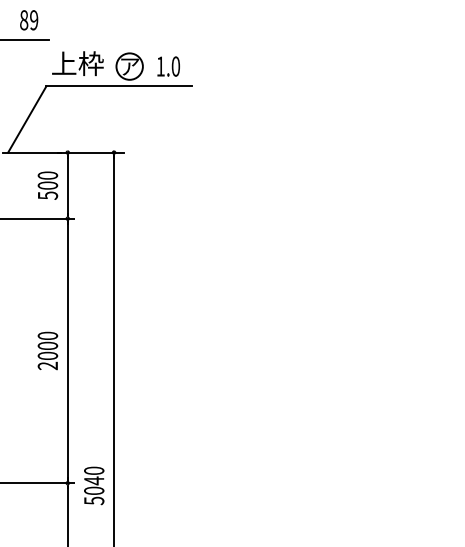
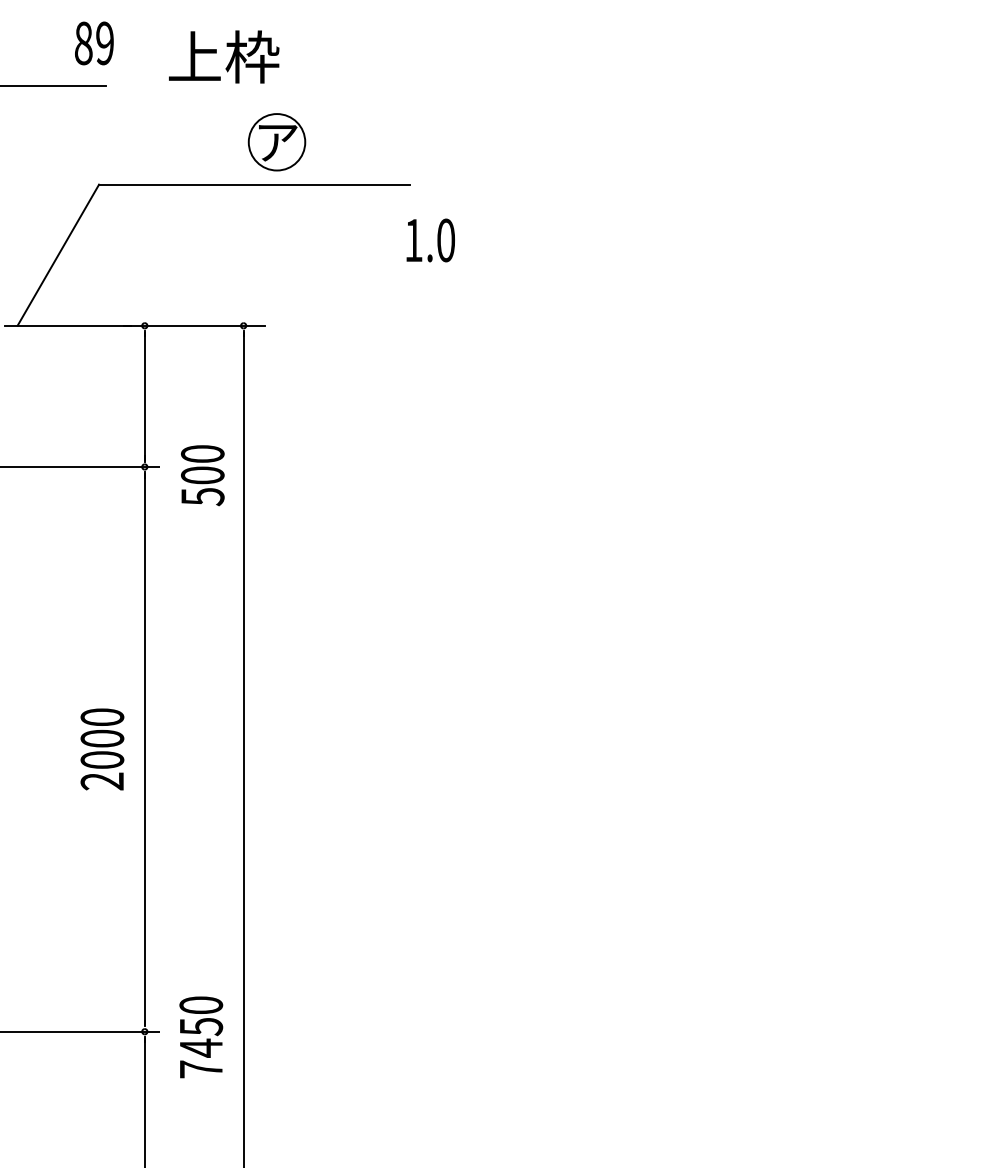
text: (29, 20) -> (95, 43), moved
text: (77, 63) -> (223, 56), moved
text: (168, 66) -> (430, 240), moved
text: (47, 185) -> (201, 475), moved
text: (94, 490) -> (201, 1047), 5040 -> 7450

